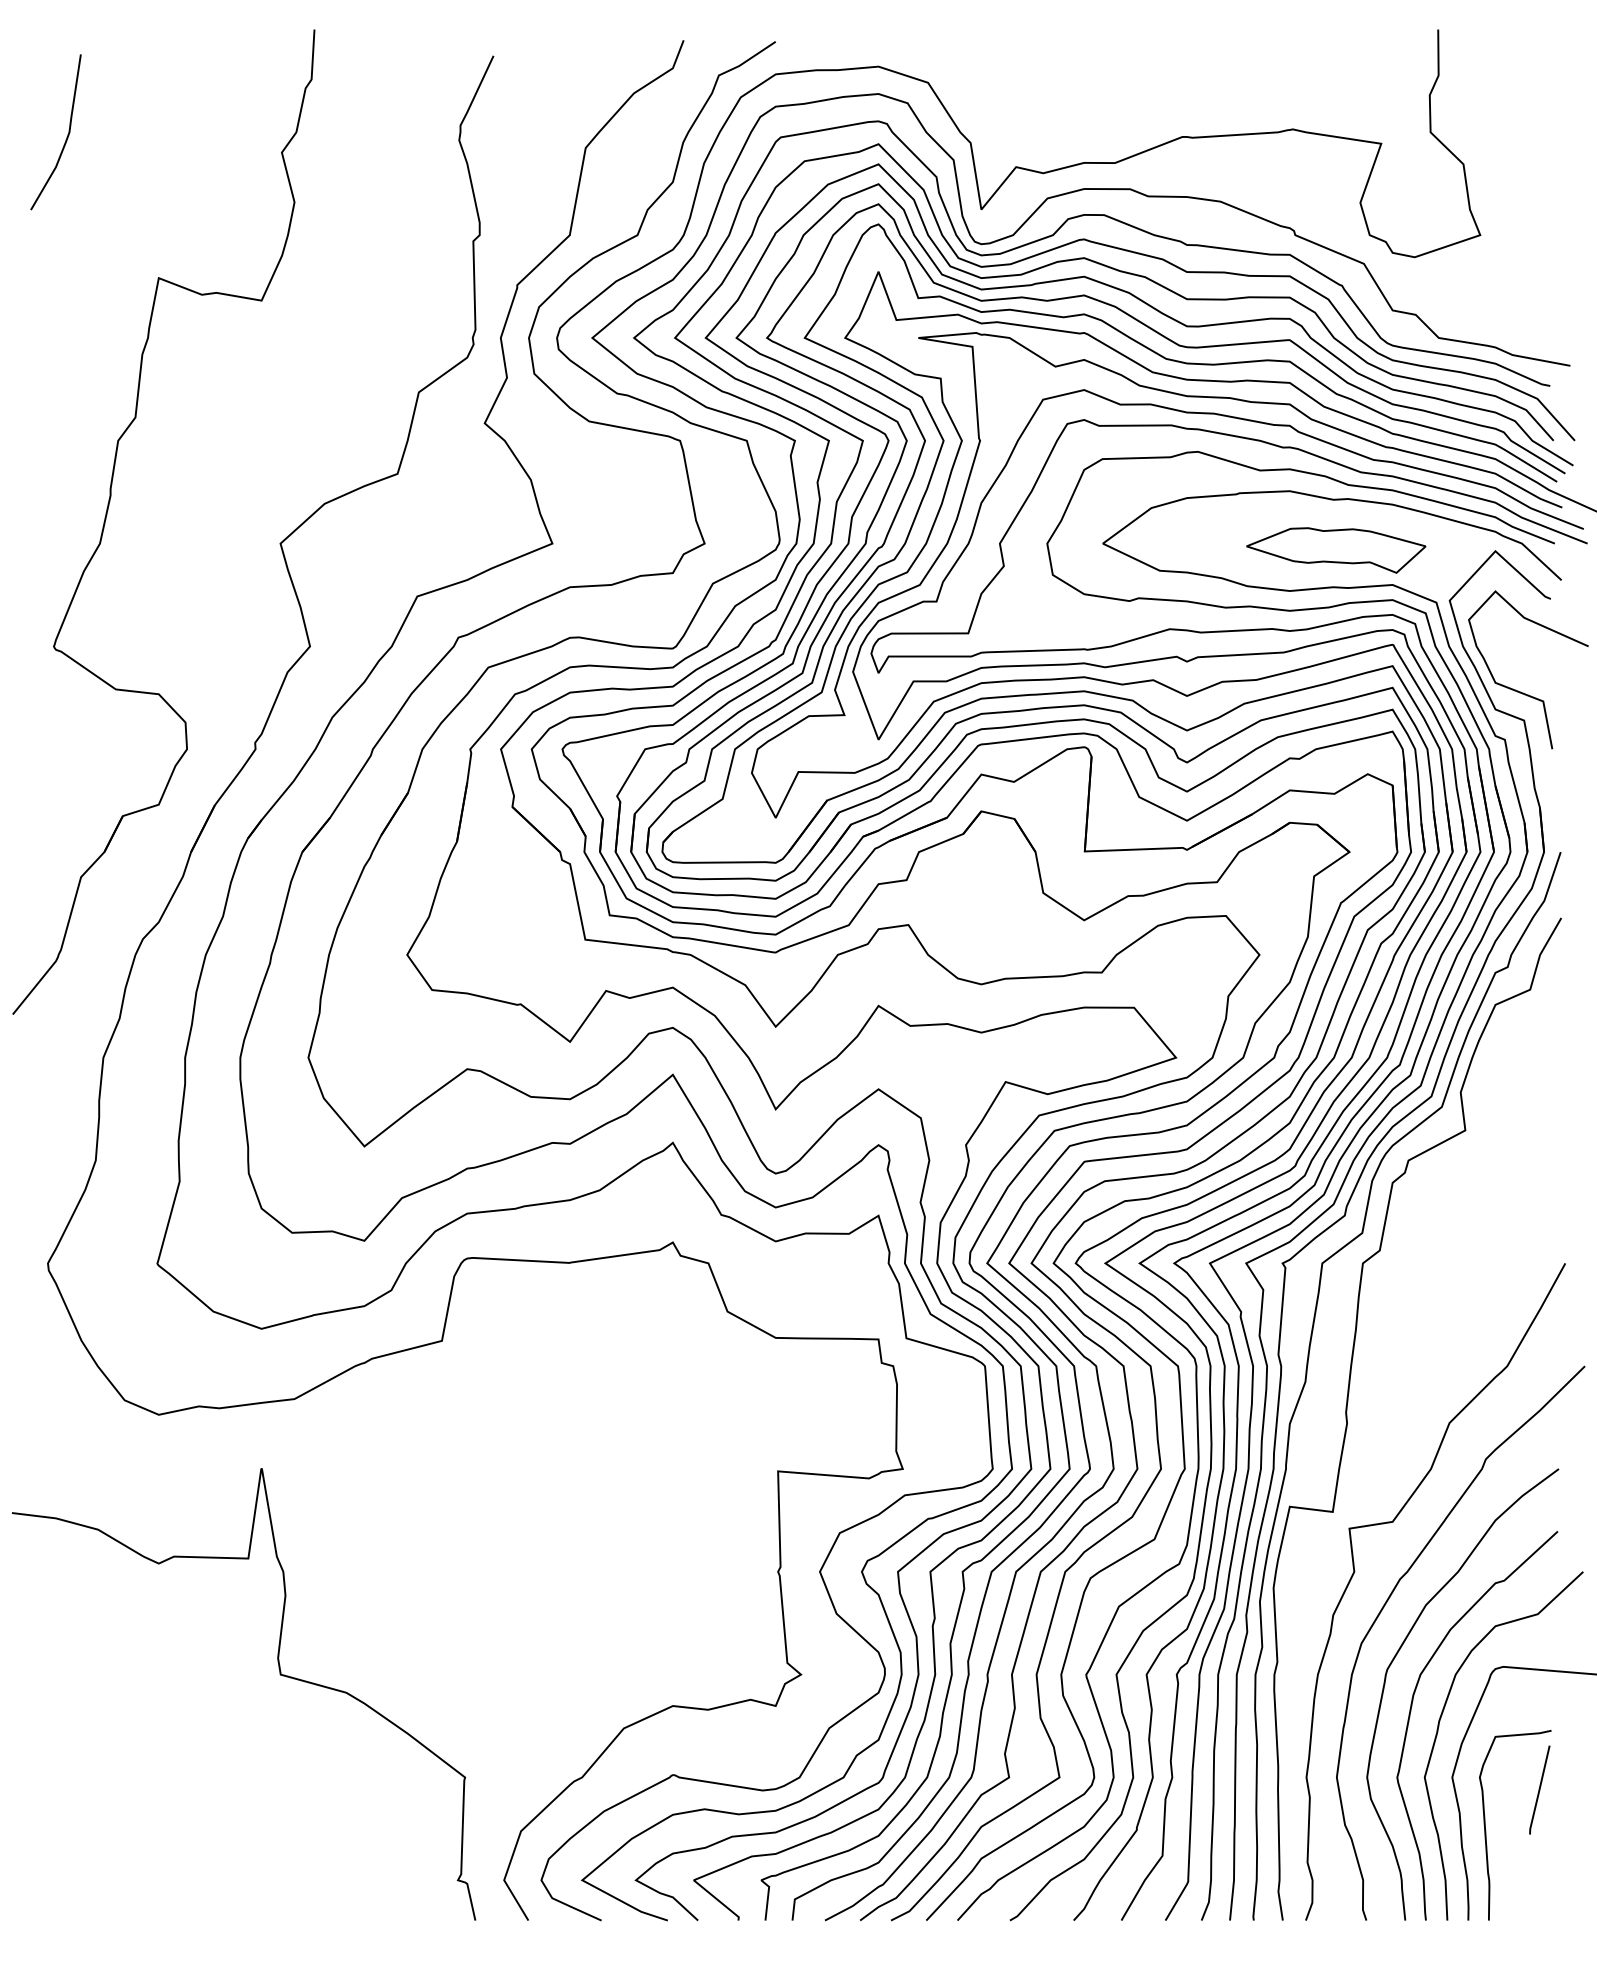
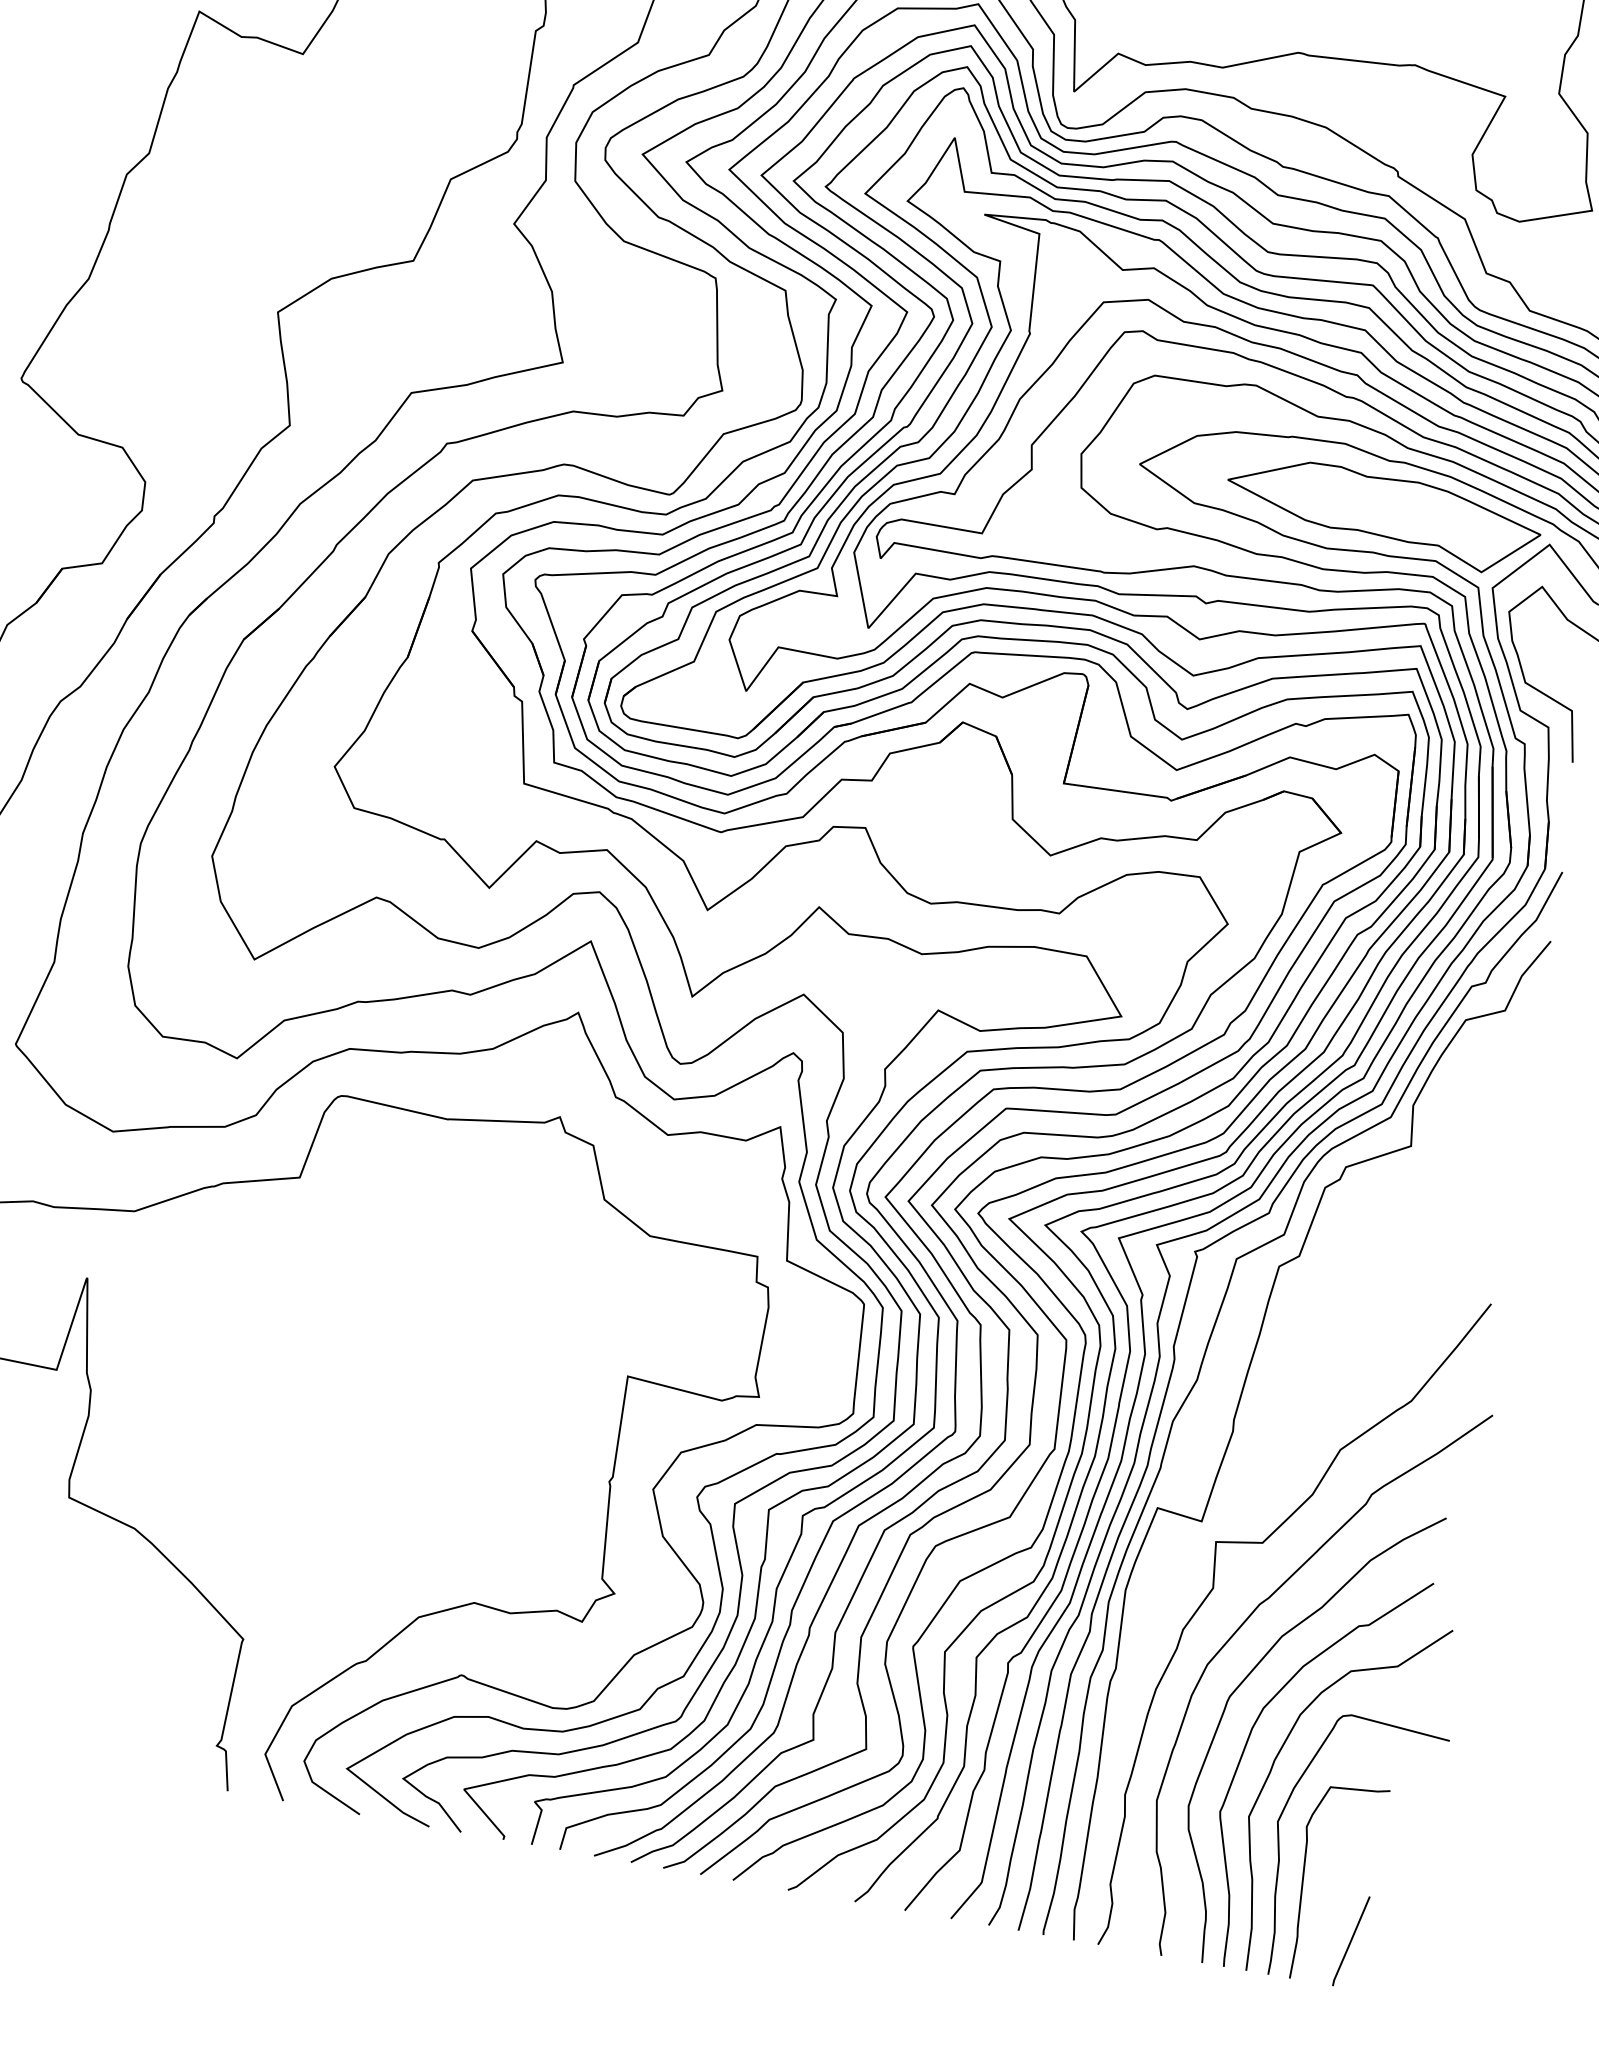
part: (1335, 550) -> (1382, 514), size x1.67
line: (1539, 1789) -> (1351, 1940), moved

